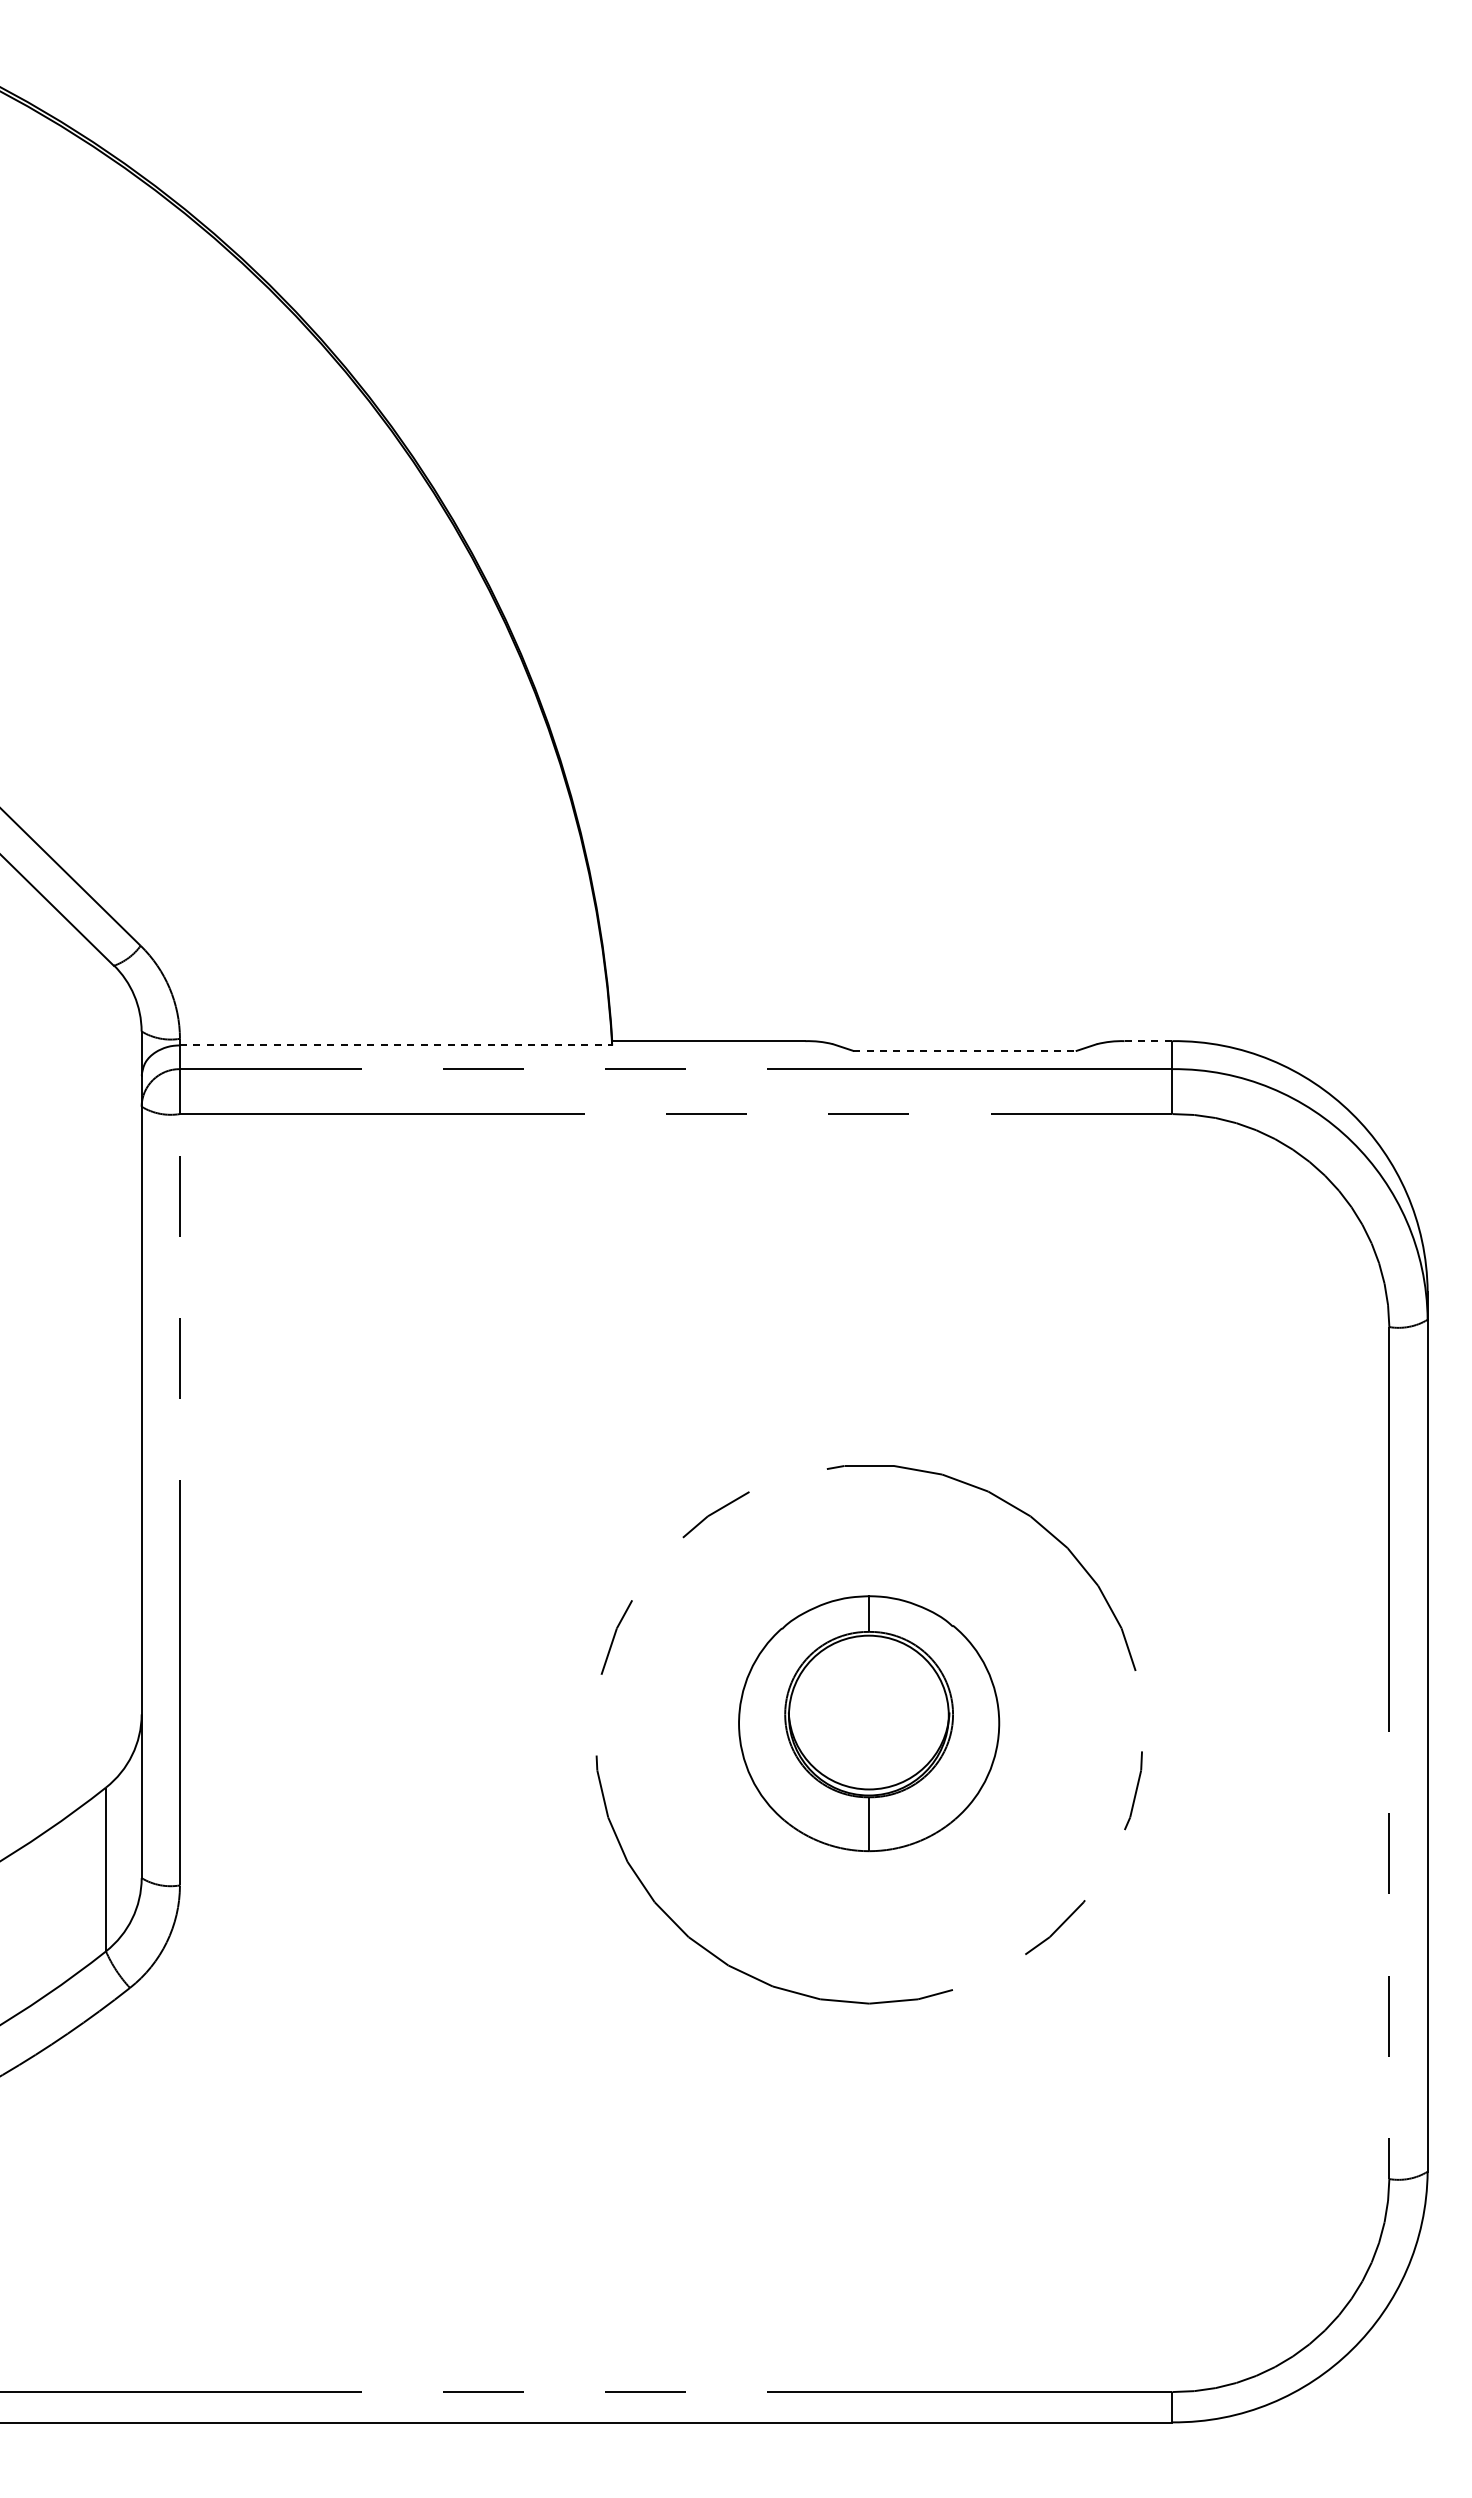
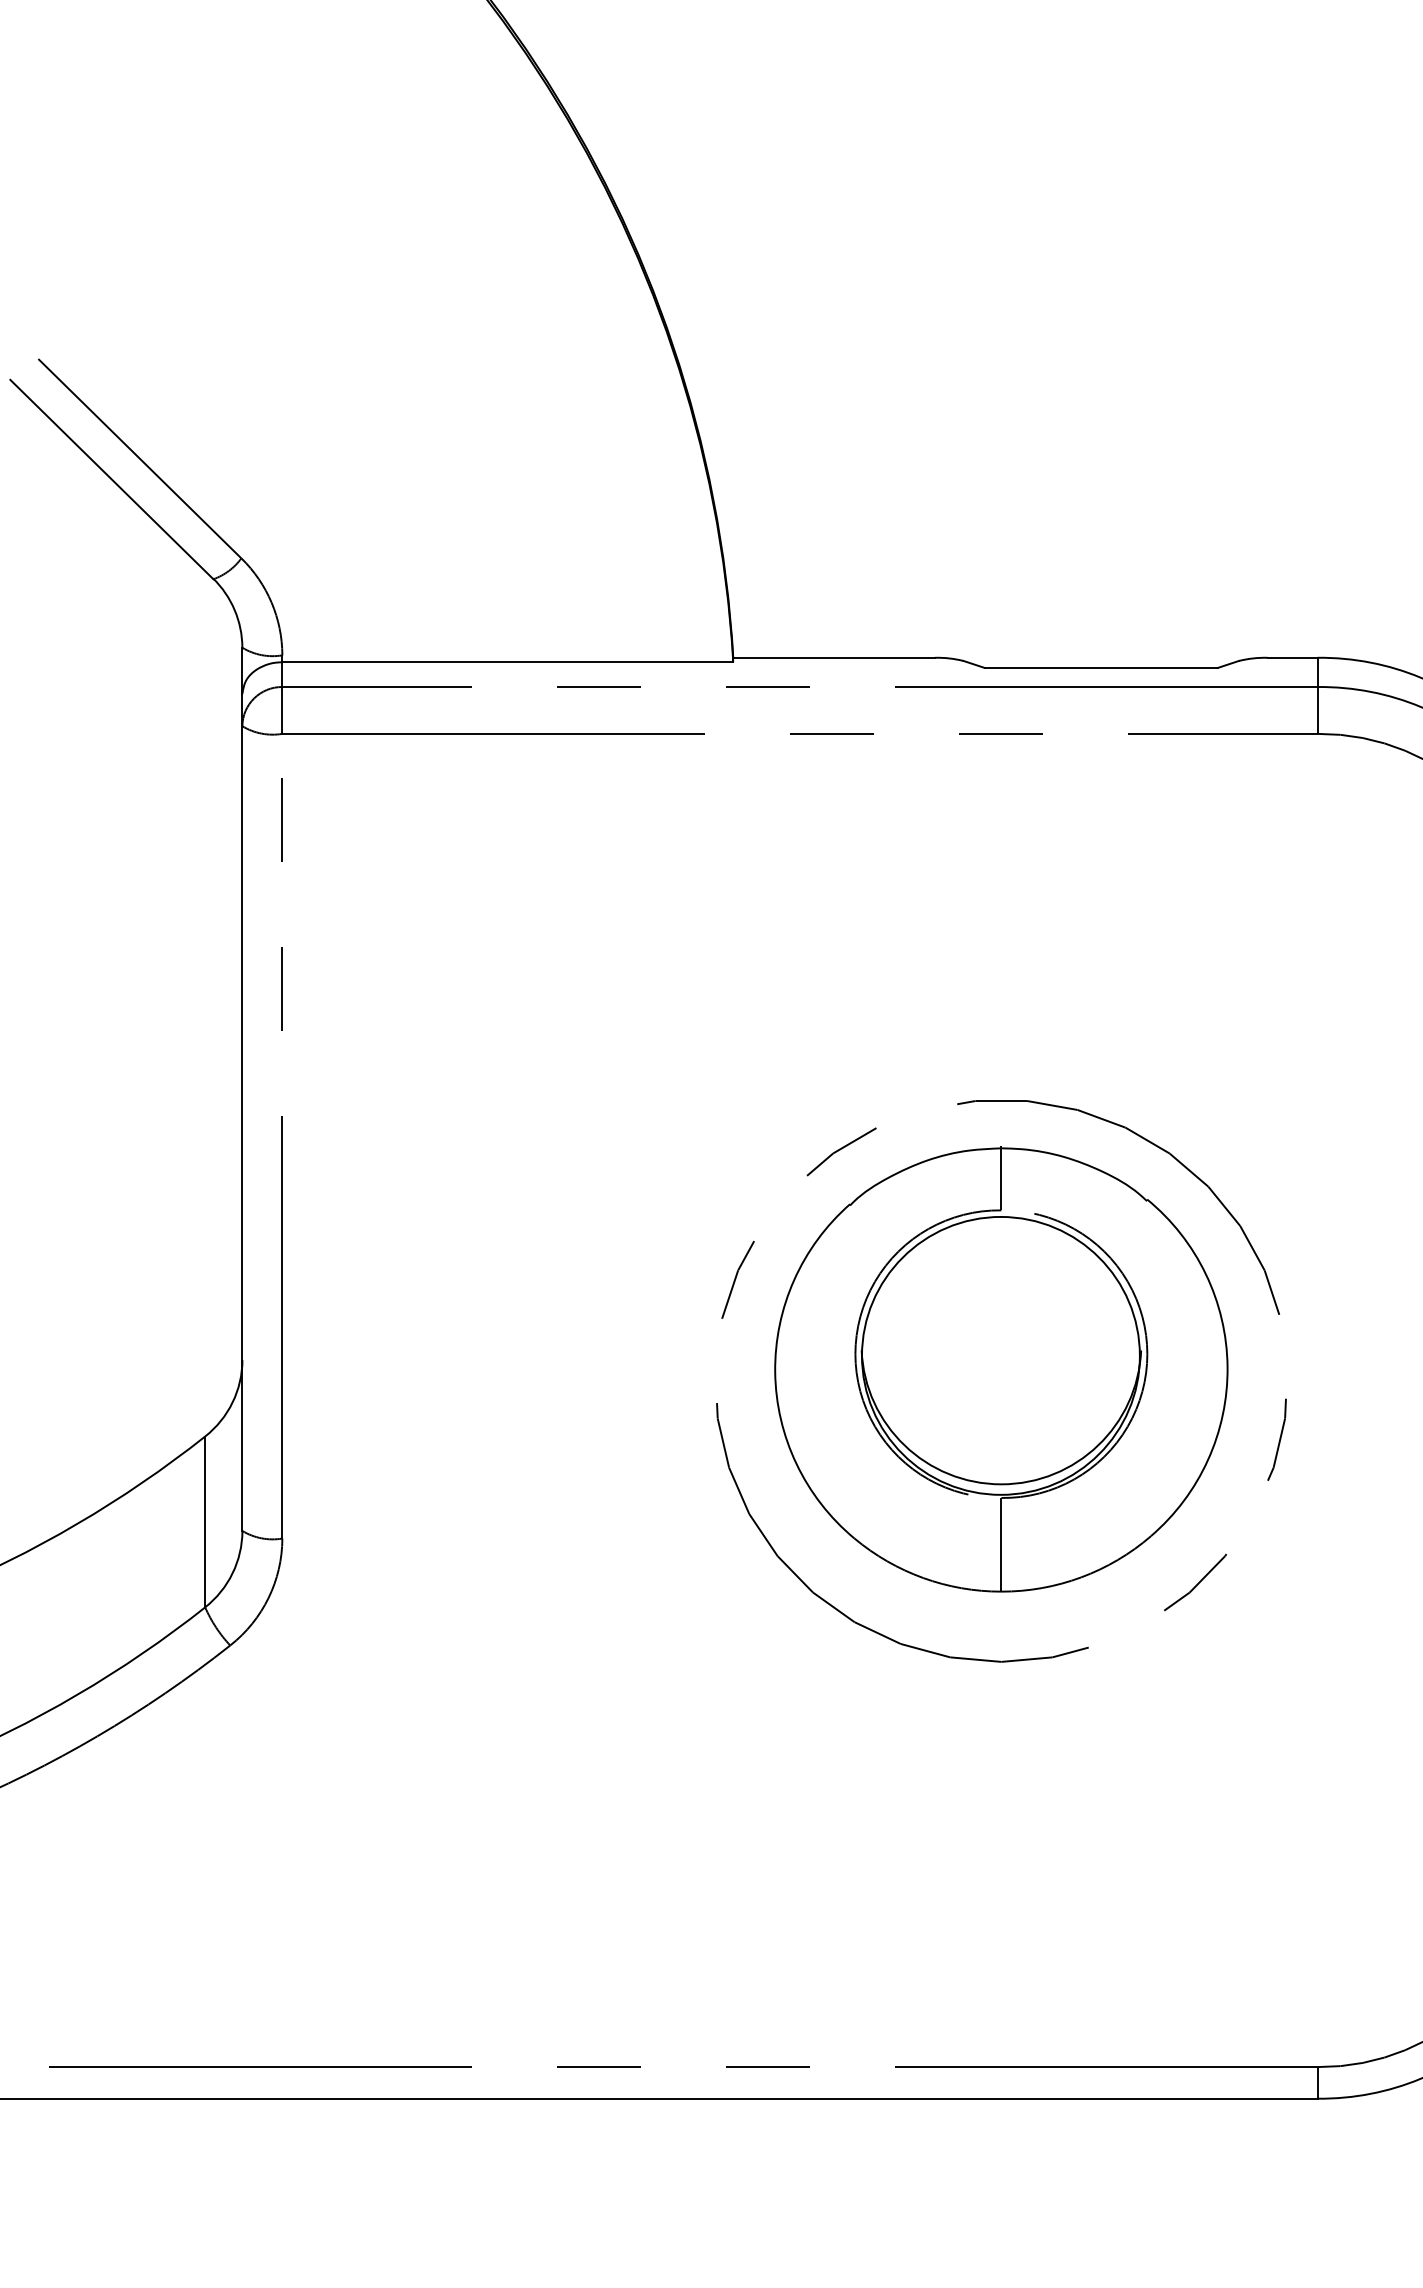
line: (1148, 1041) -> (1292, 658), dashed -> solid
line: (396, 1045) -> (508, 662), dashed -> solid
line: (964, 1050) -> (1100, 667), dashed -> solid
part: (868, 1723) -> (1000, 1369), size x1.67

